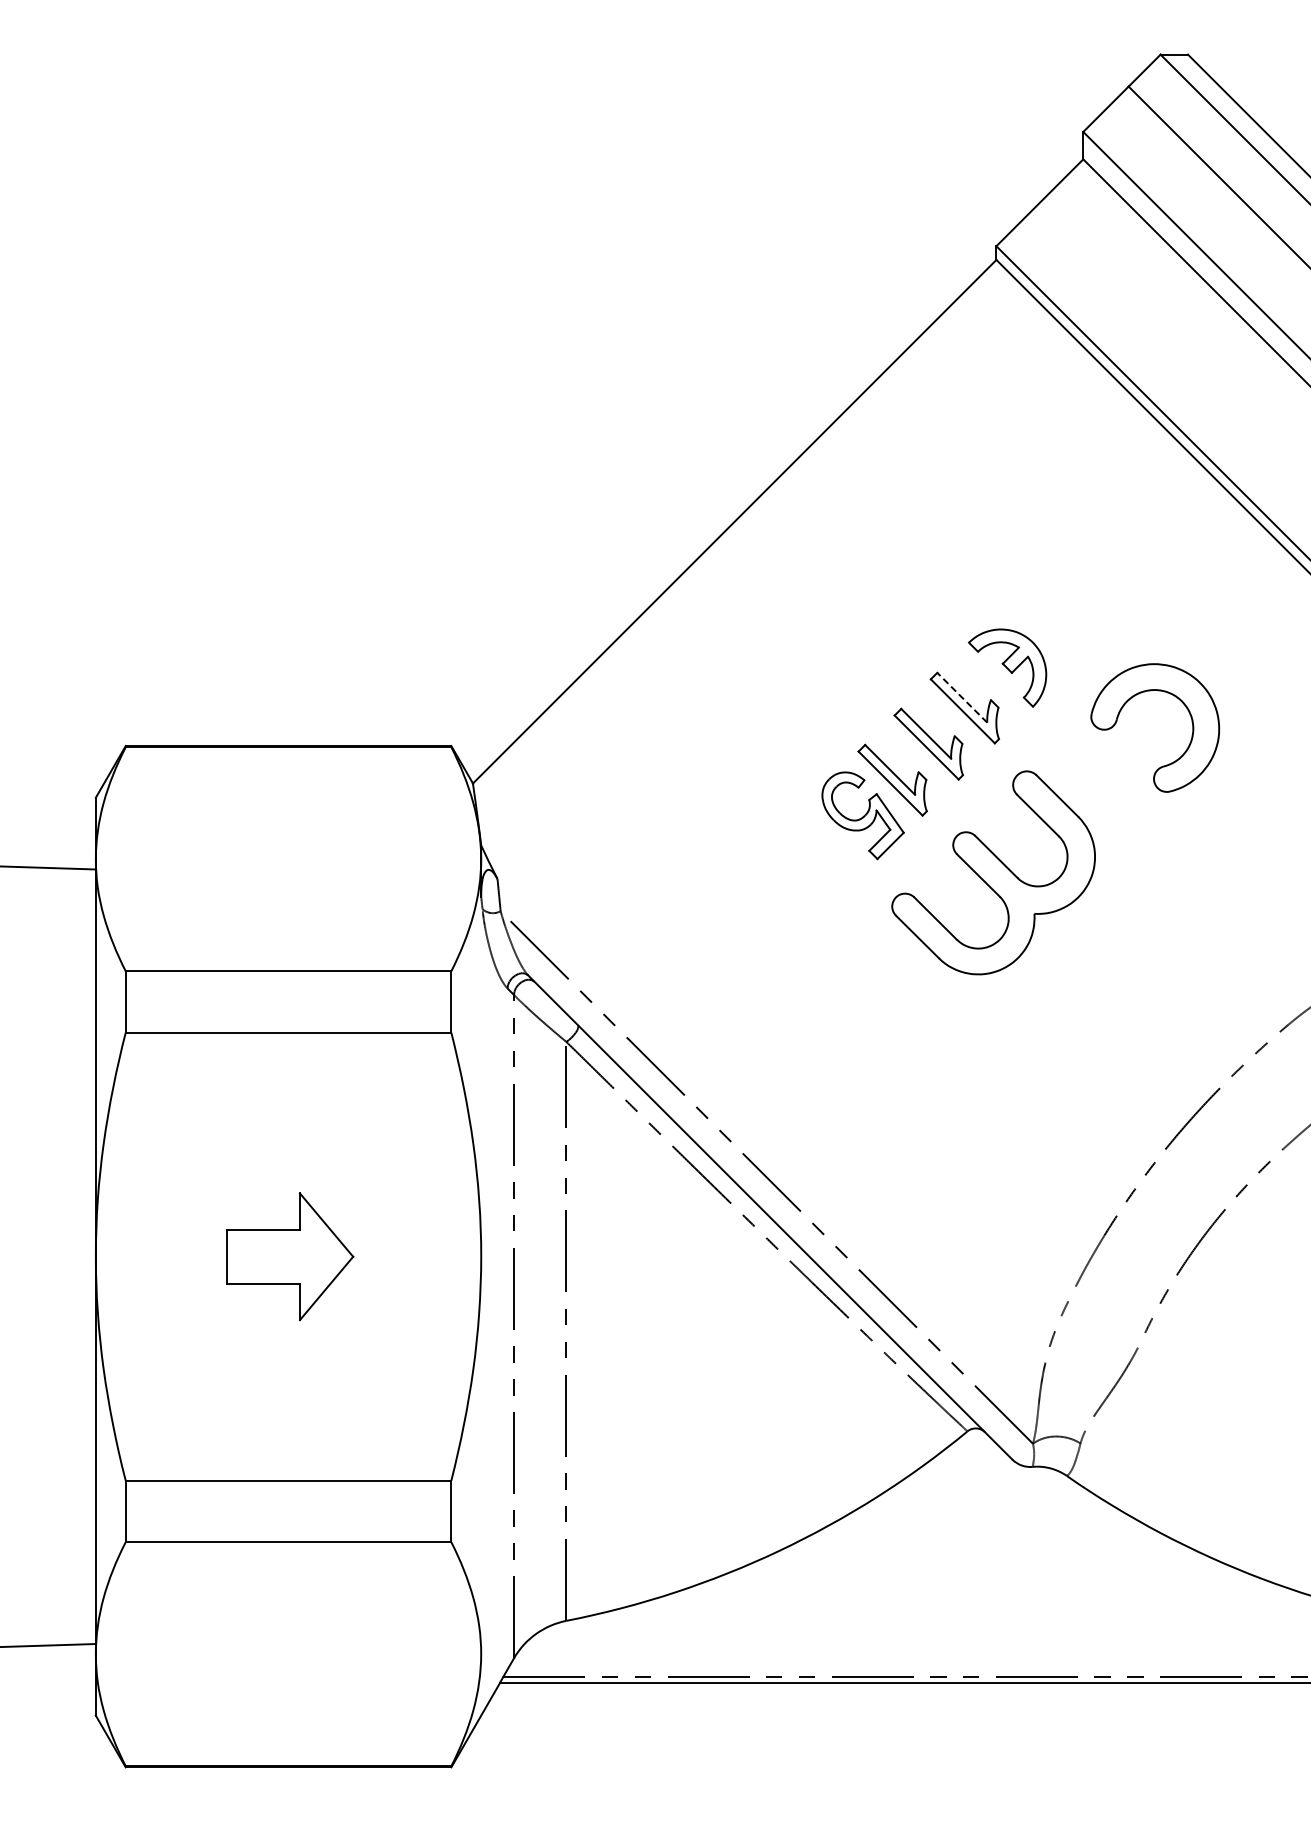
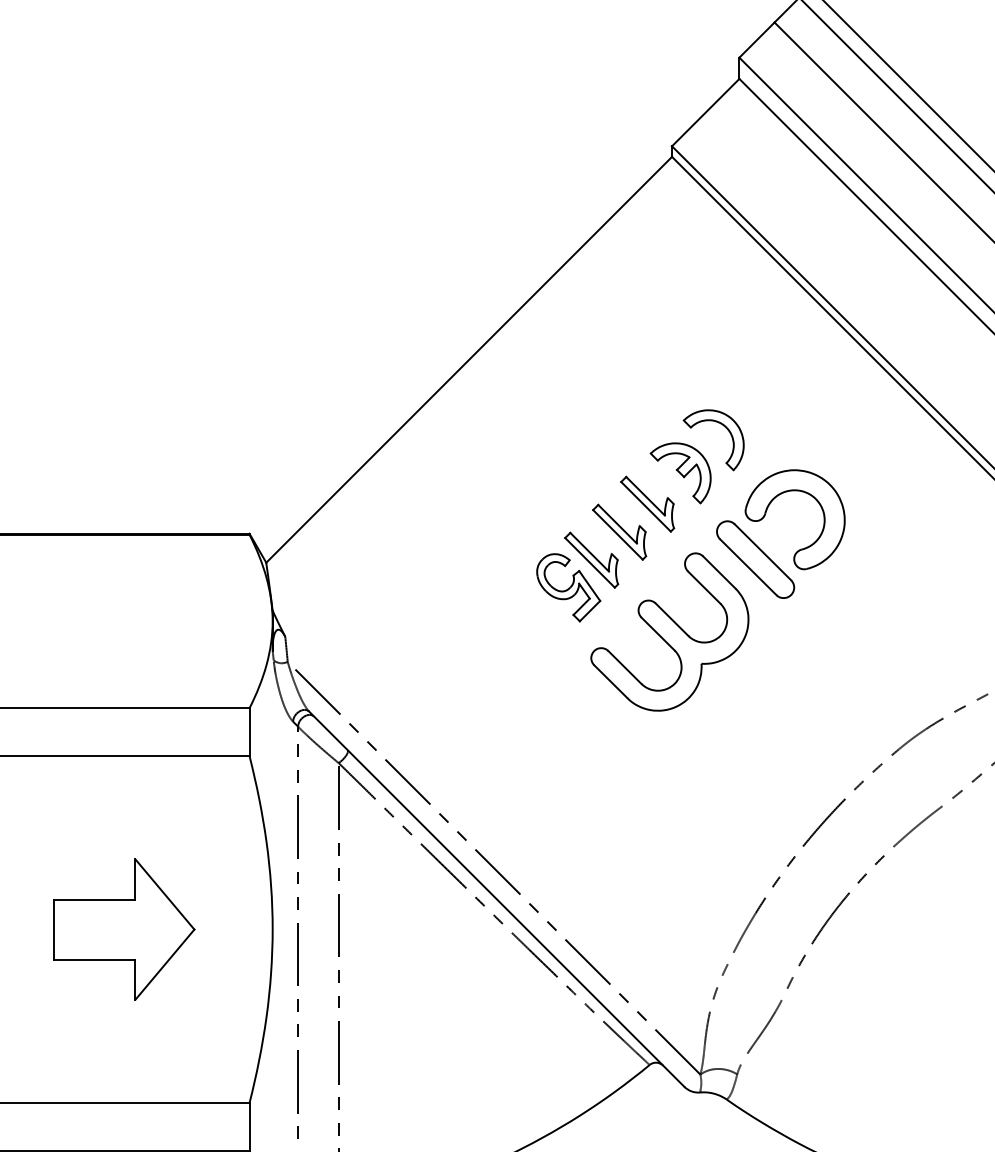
part: (1061, 606) -> (722, 425), added
line: (961, 697) -> (644, 496), dashed -> solid
part: (1103, 779) -> (755, 559), added
part: (289, 1256) -> (124, 929), size x1.43

